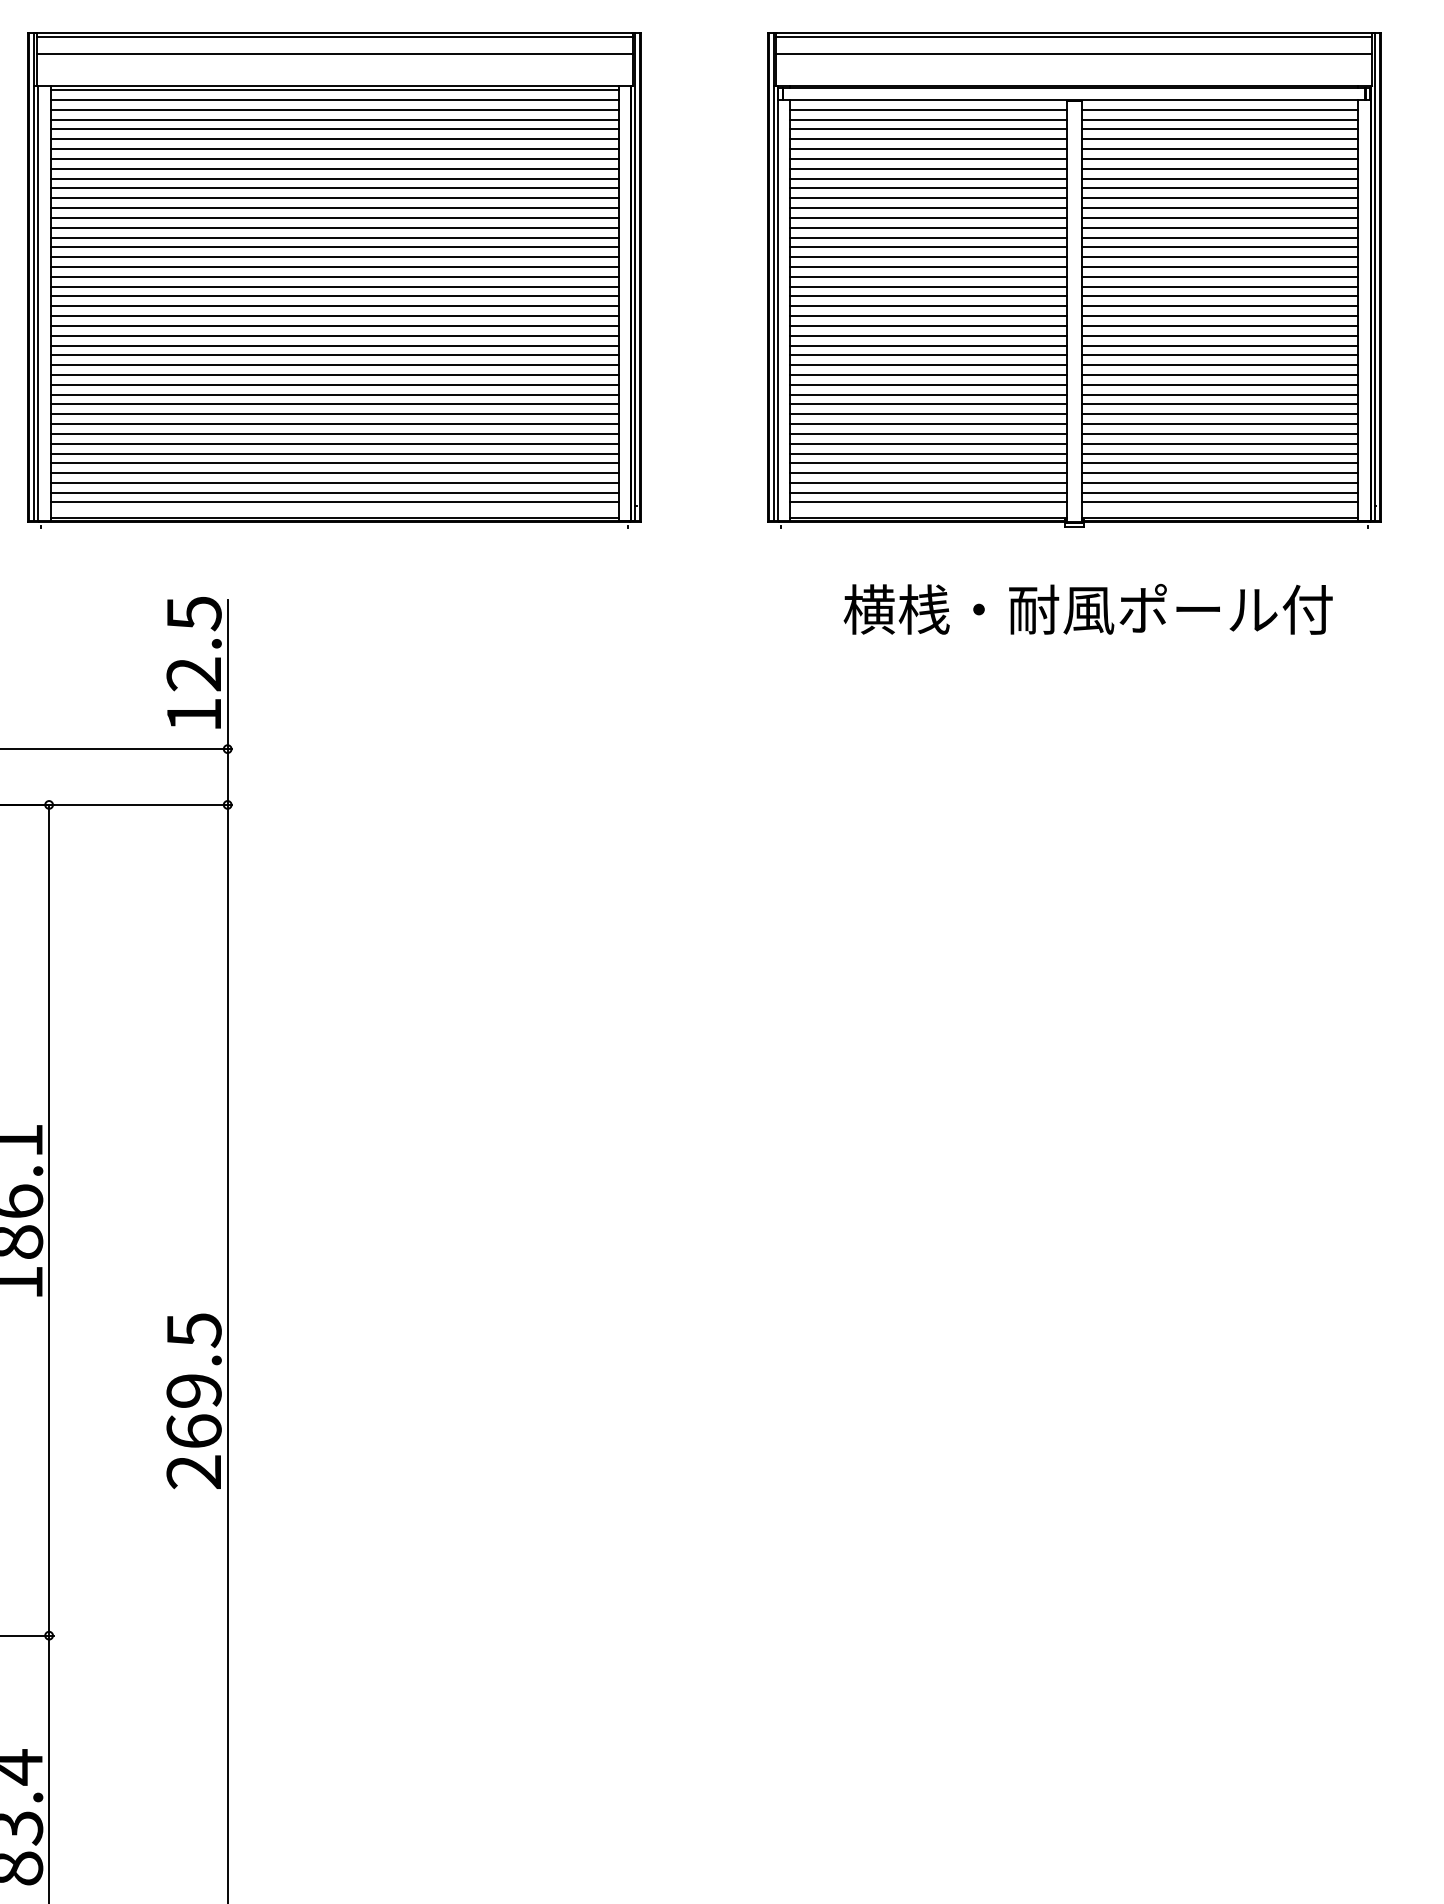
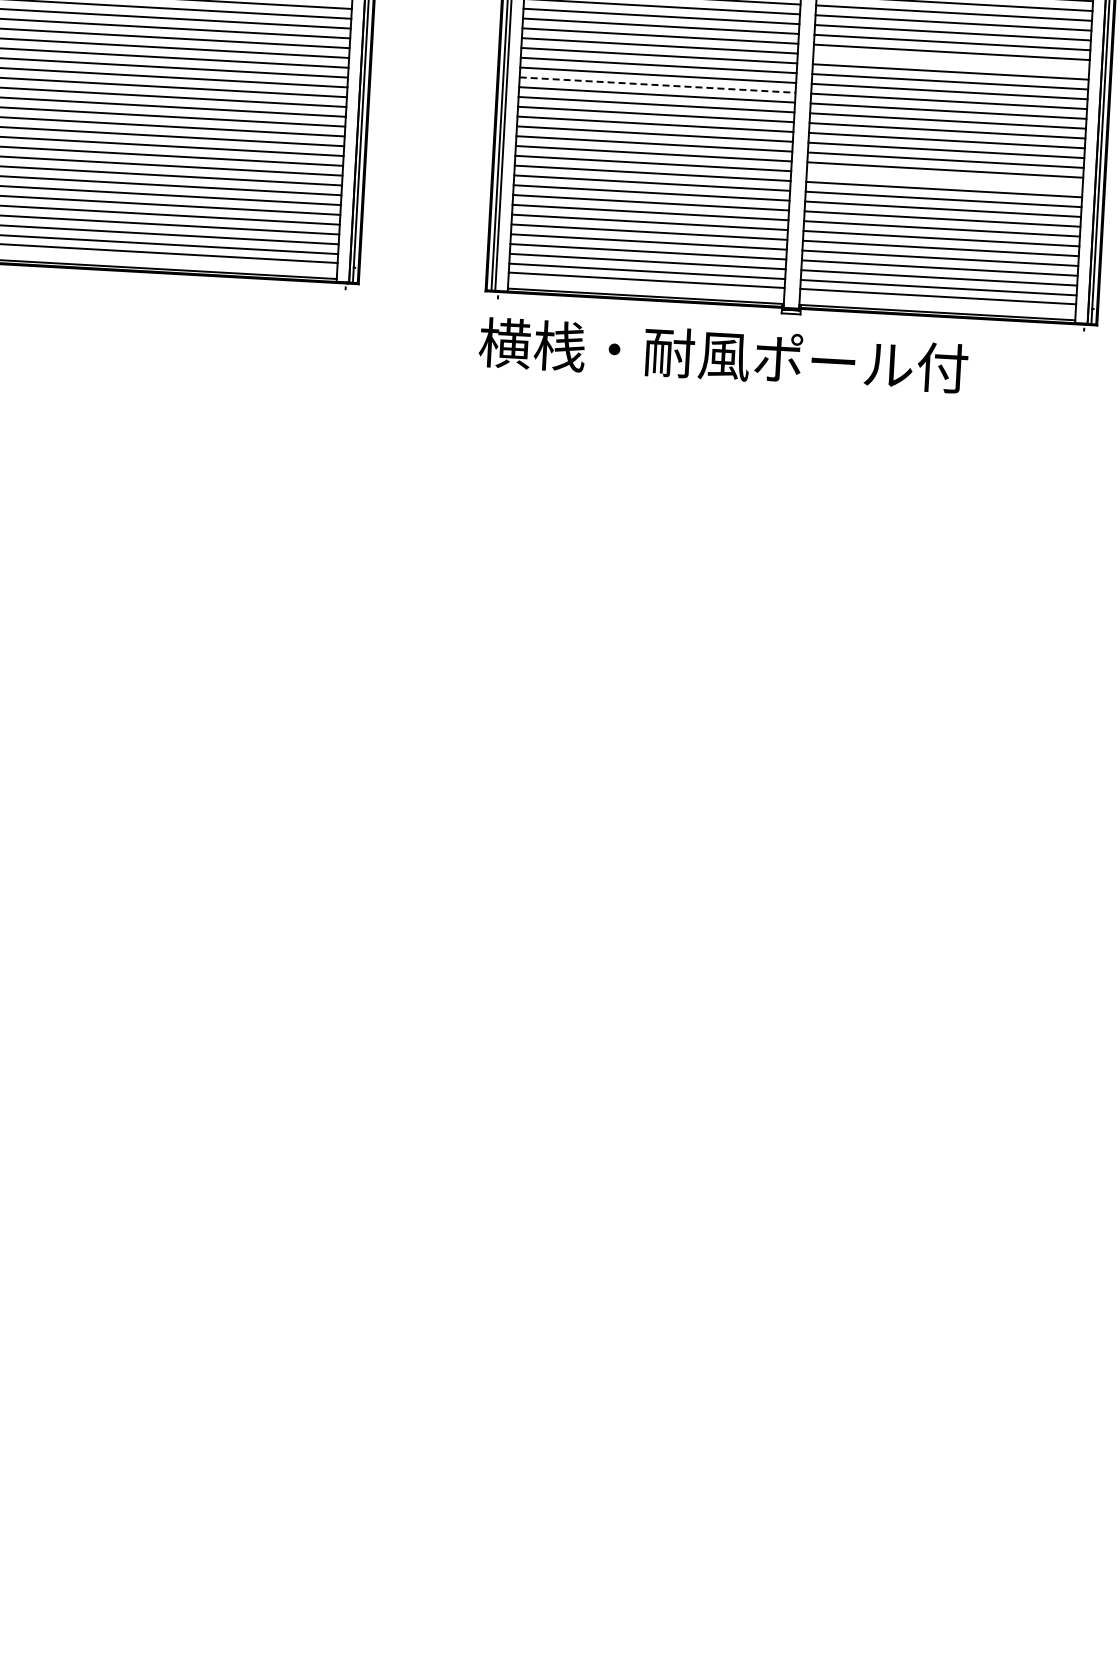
line: (1220, 266) -> (951, 61), removed
line: (928, 306) -> (657, 85), solid -> dashed
line: (1220, 384) -> (944, 179), removed
text: (1087, 609) -> (722, 355), moved

